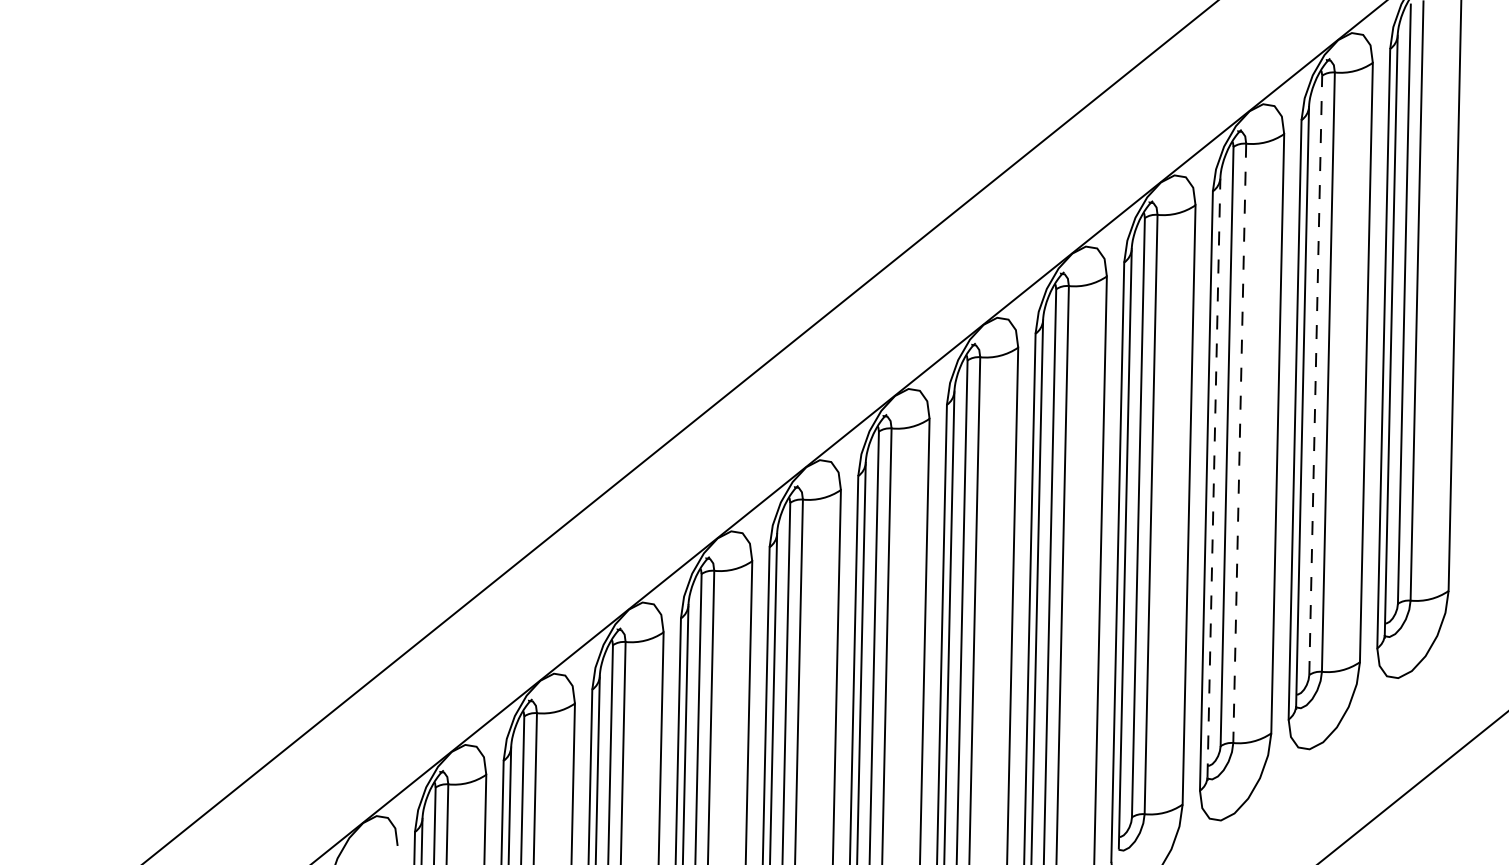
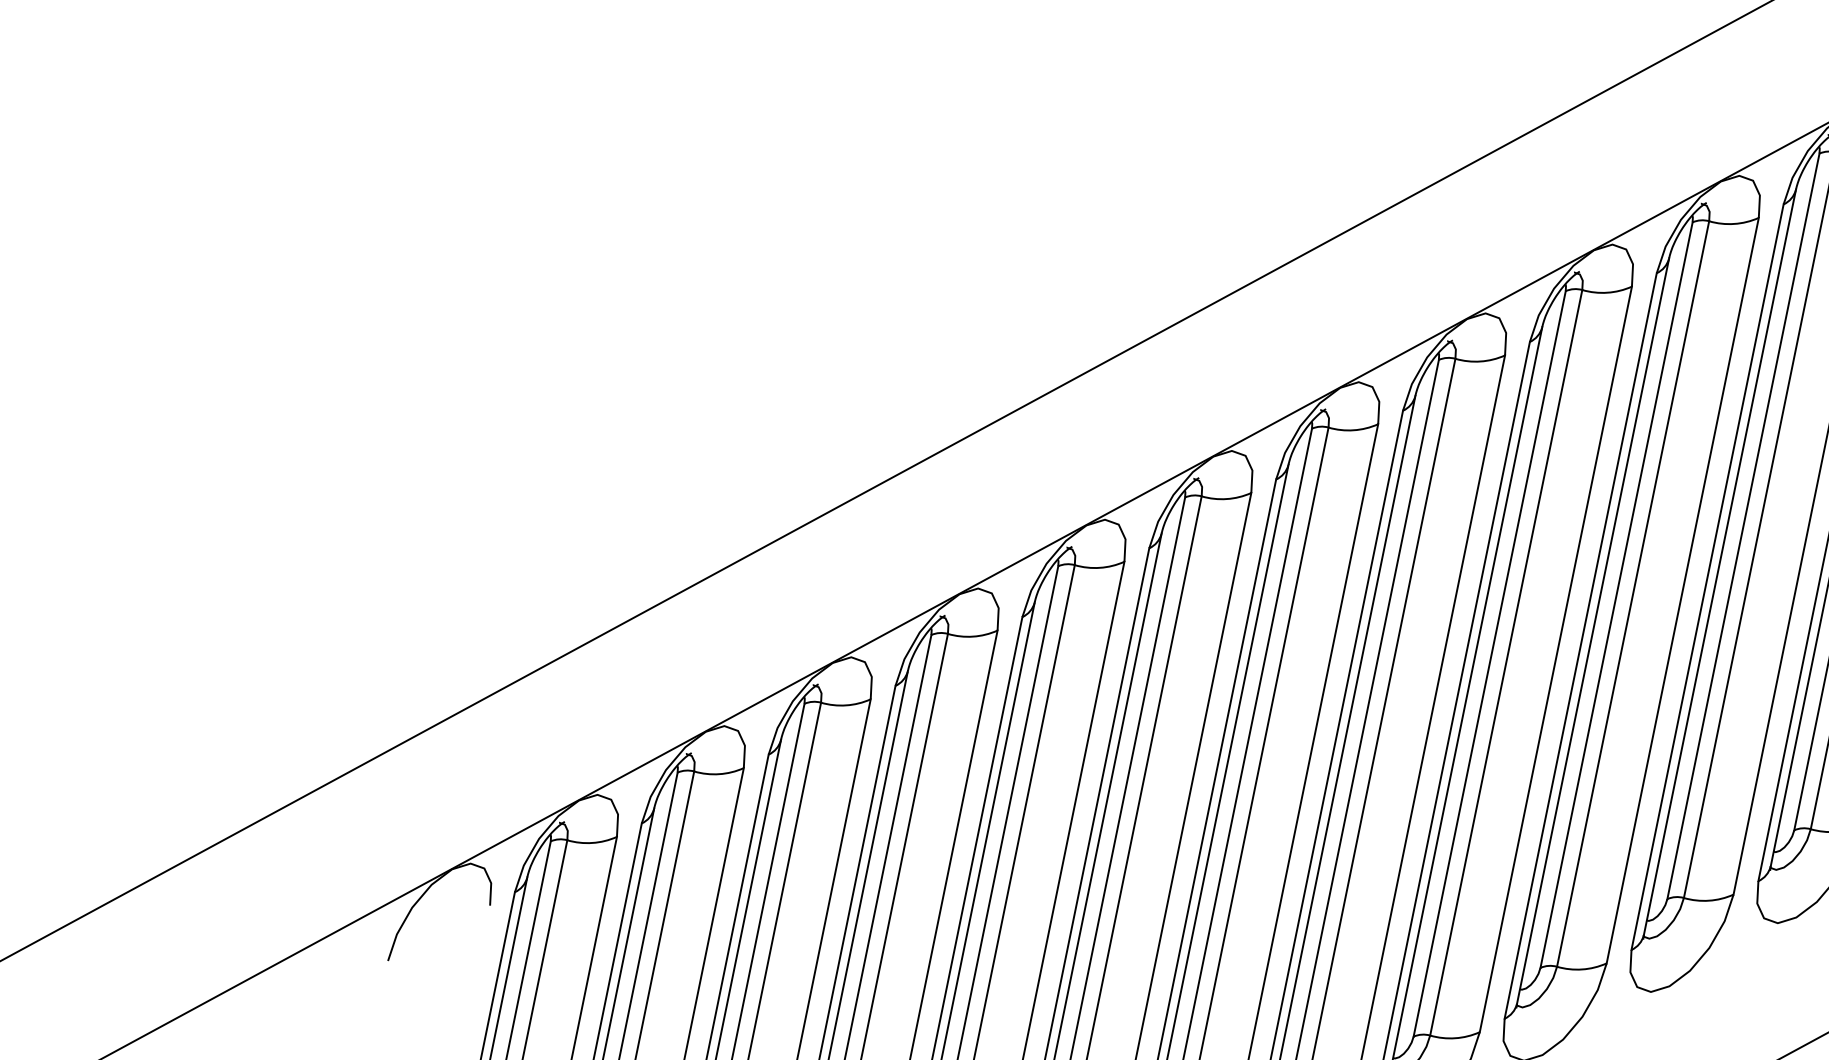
line: (1315, 375) -> (1743, 526), dashed -> solid
line: (1239, 443) -> (1632, 594), dashed -> solid
line: (1213, 477) -> (1592, 630), dashed -> solid

